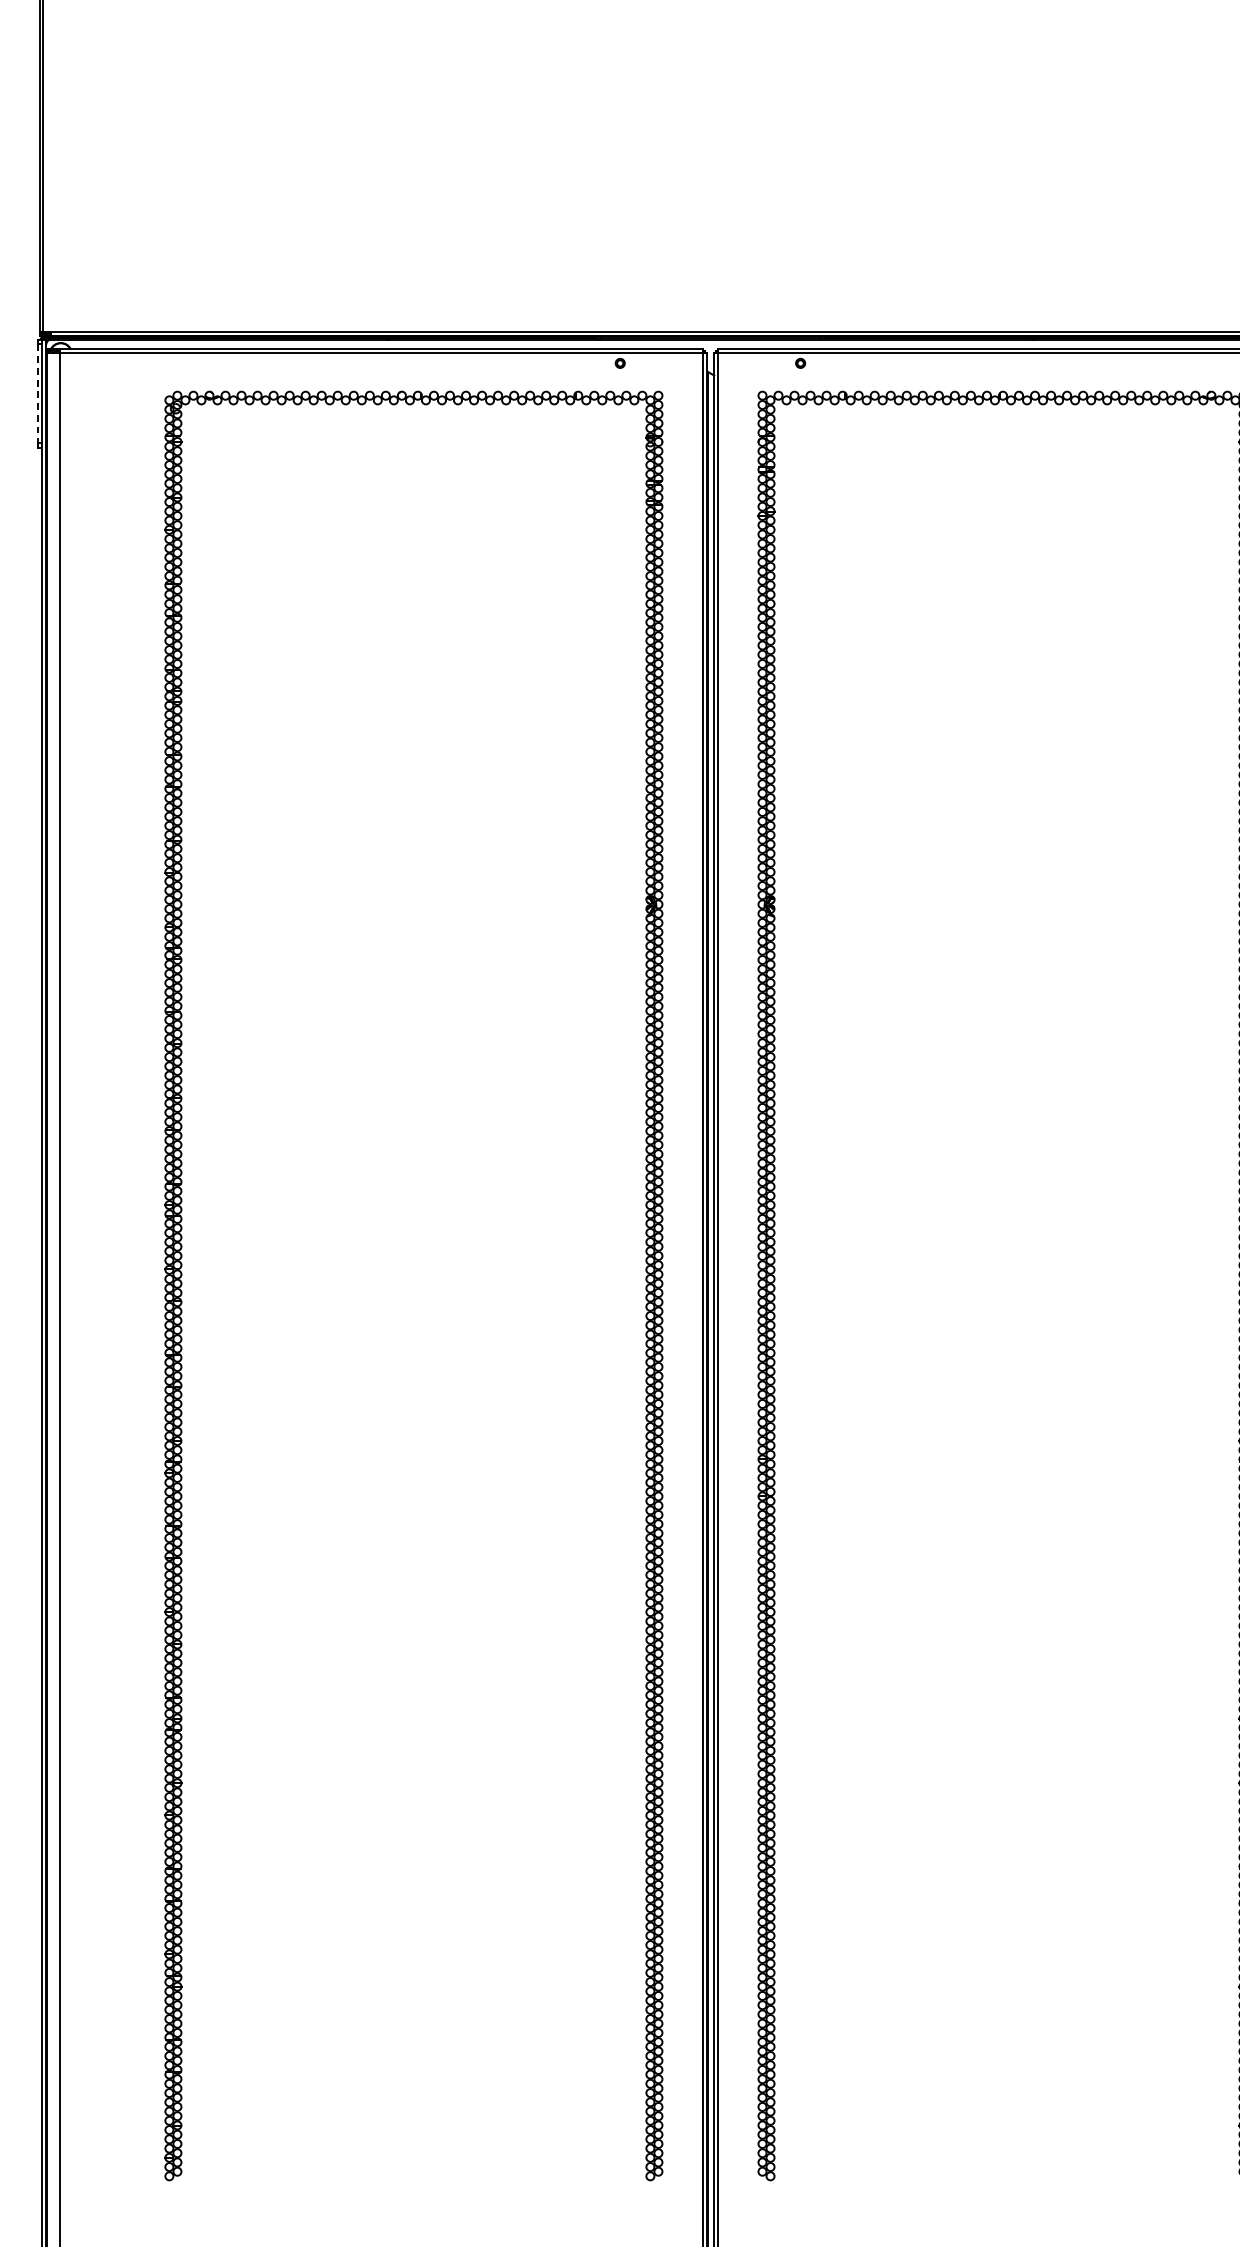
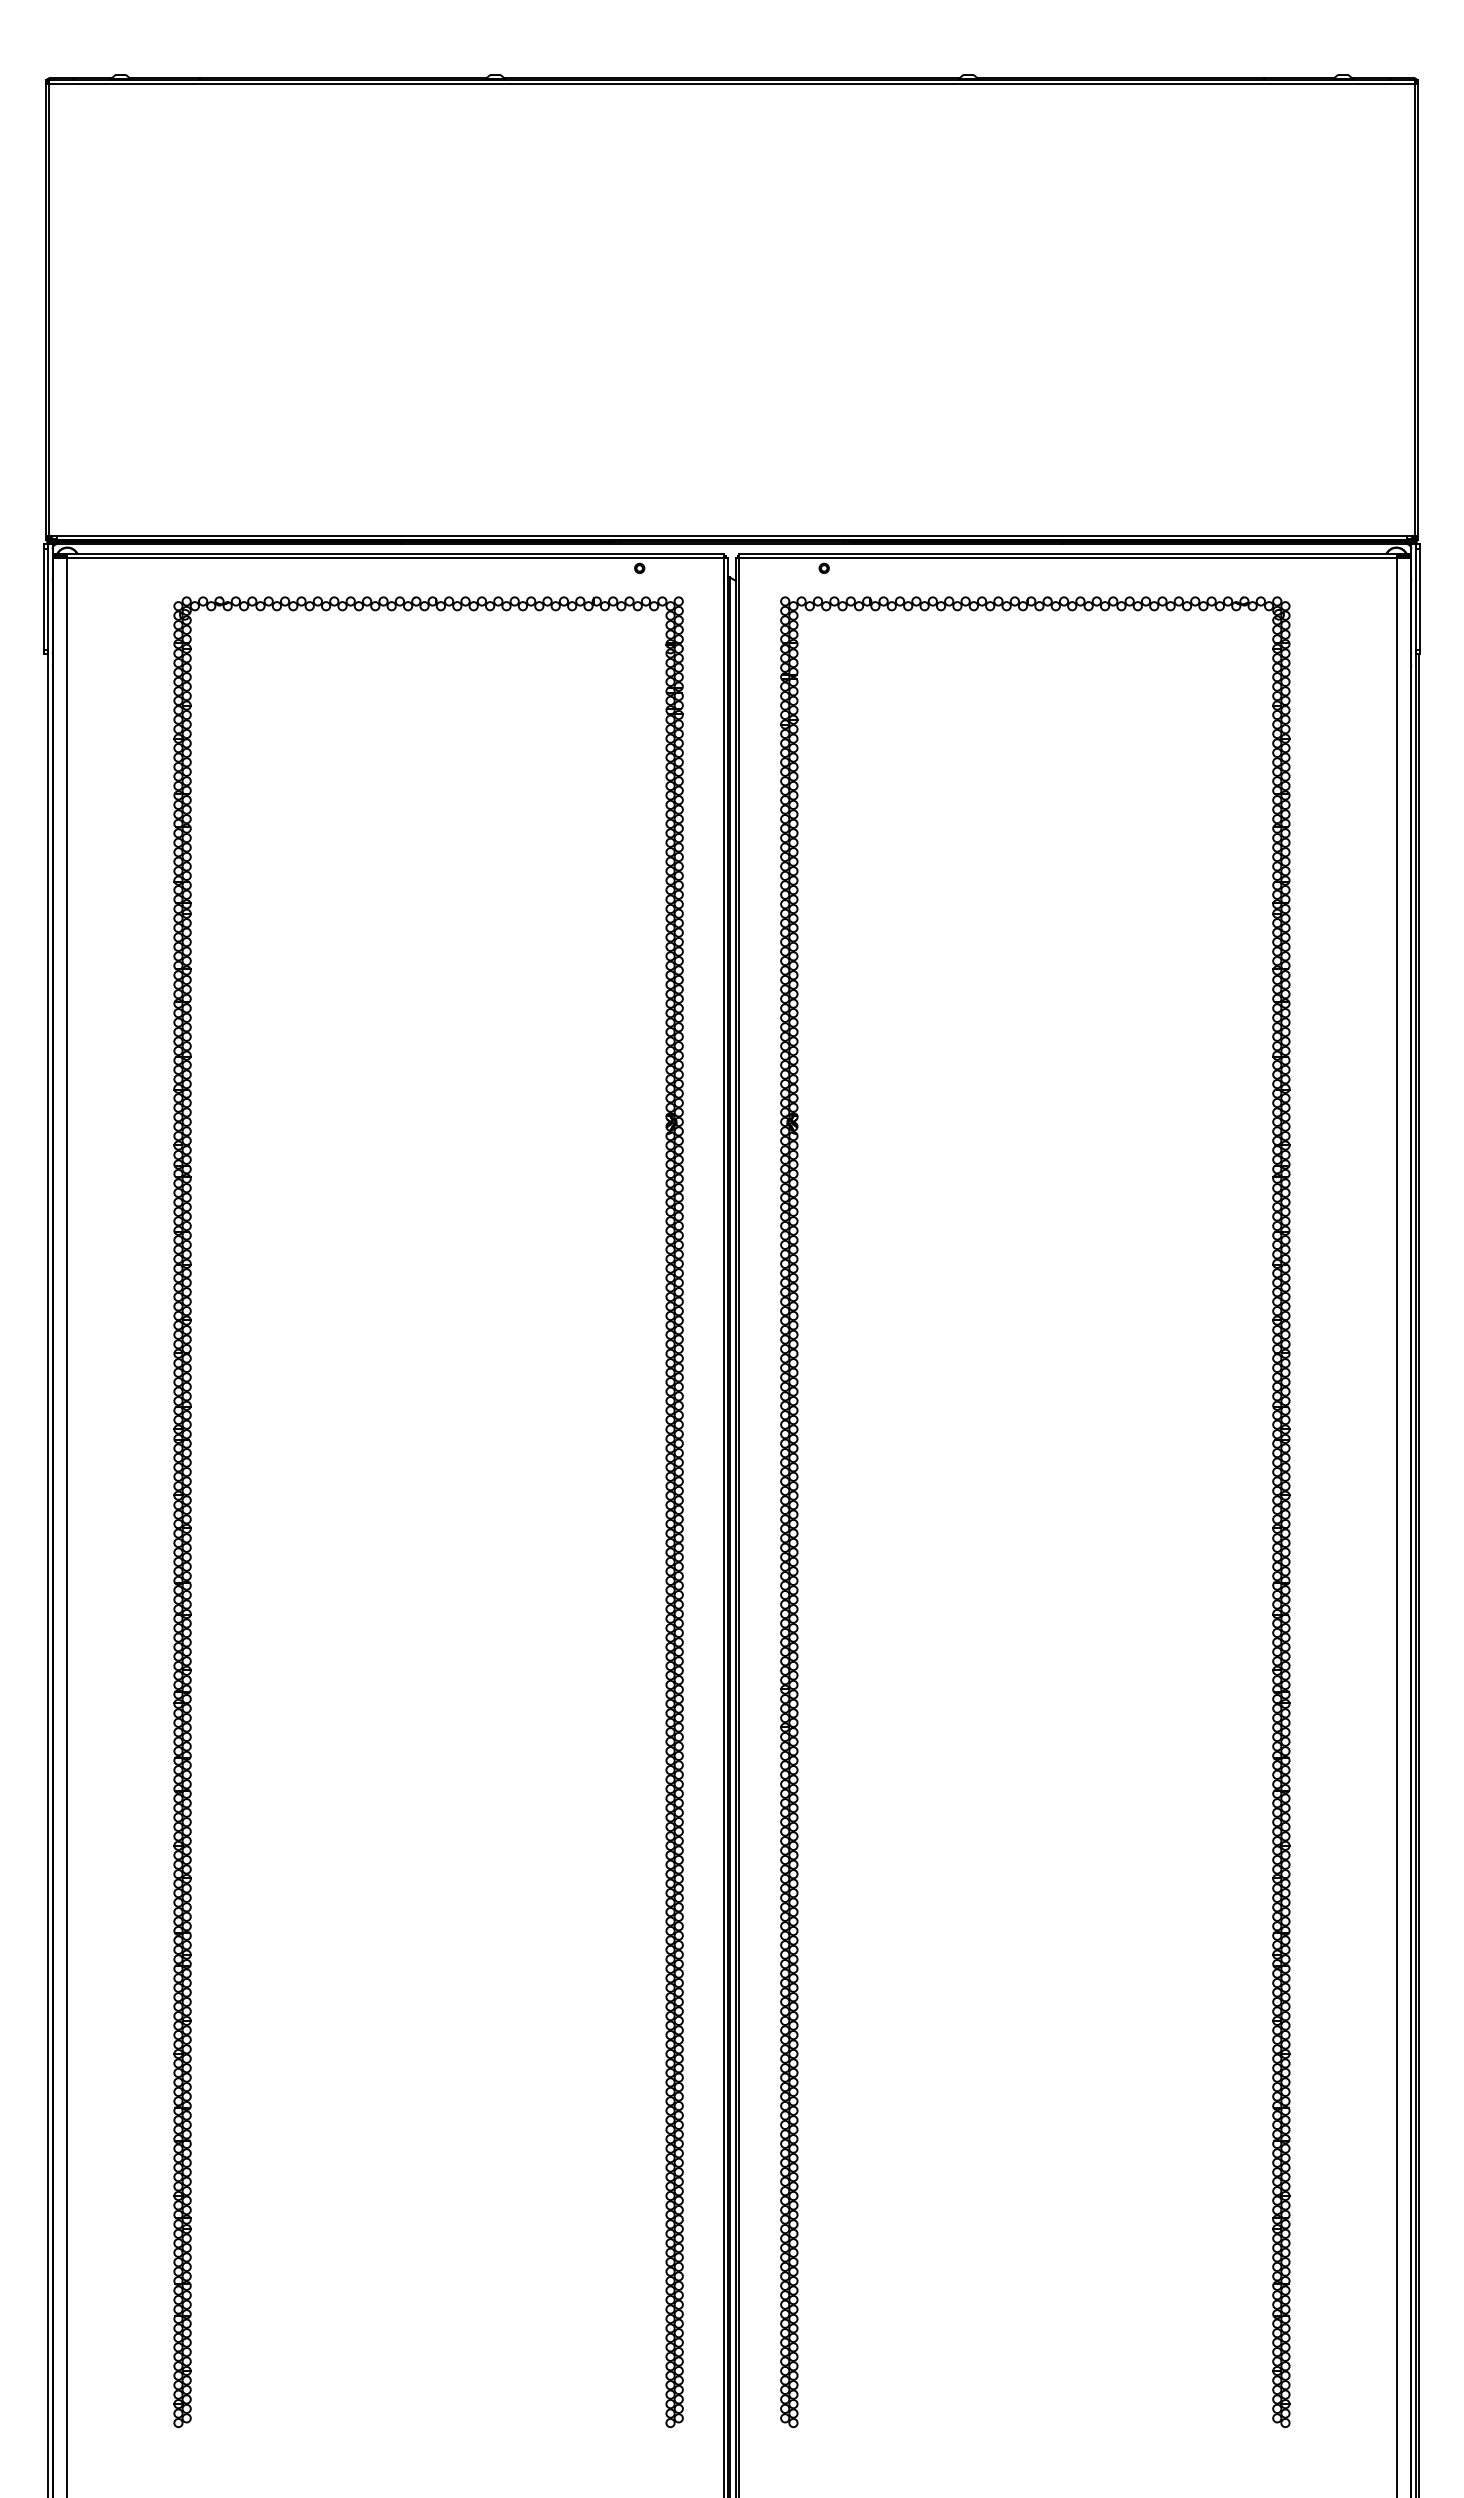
line: (37, 393) -> (43, 599), dashed -> solid

